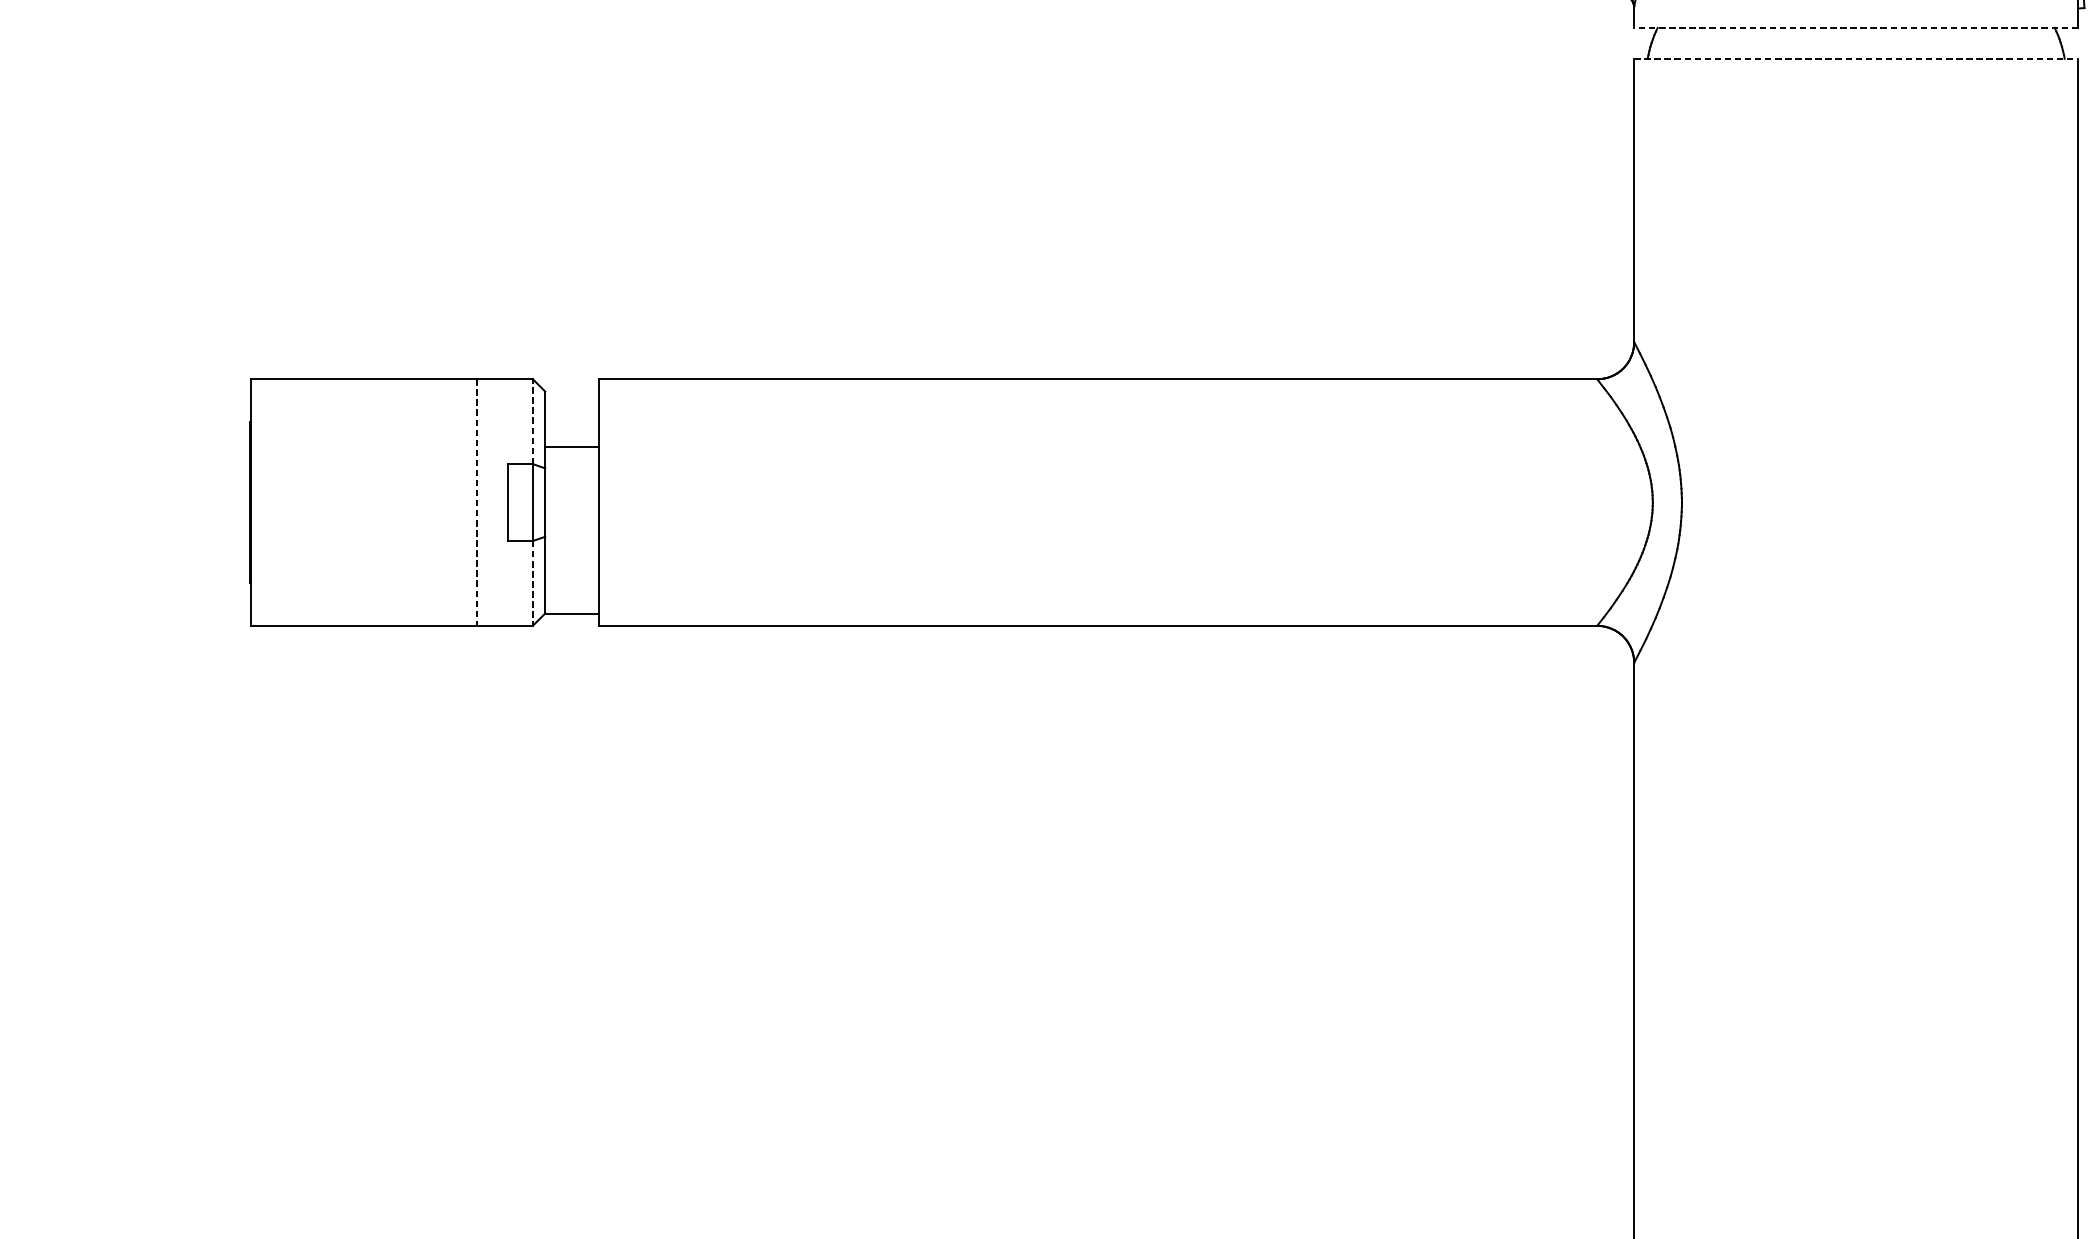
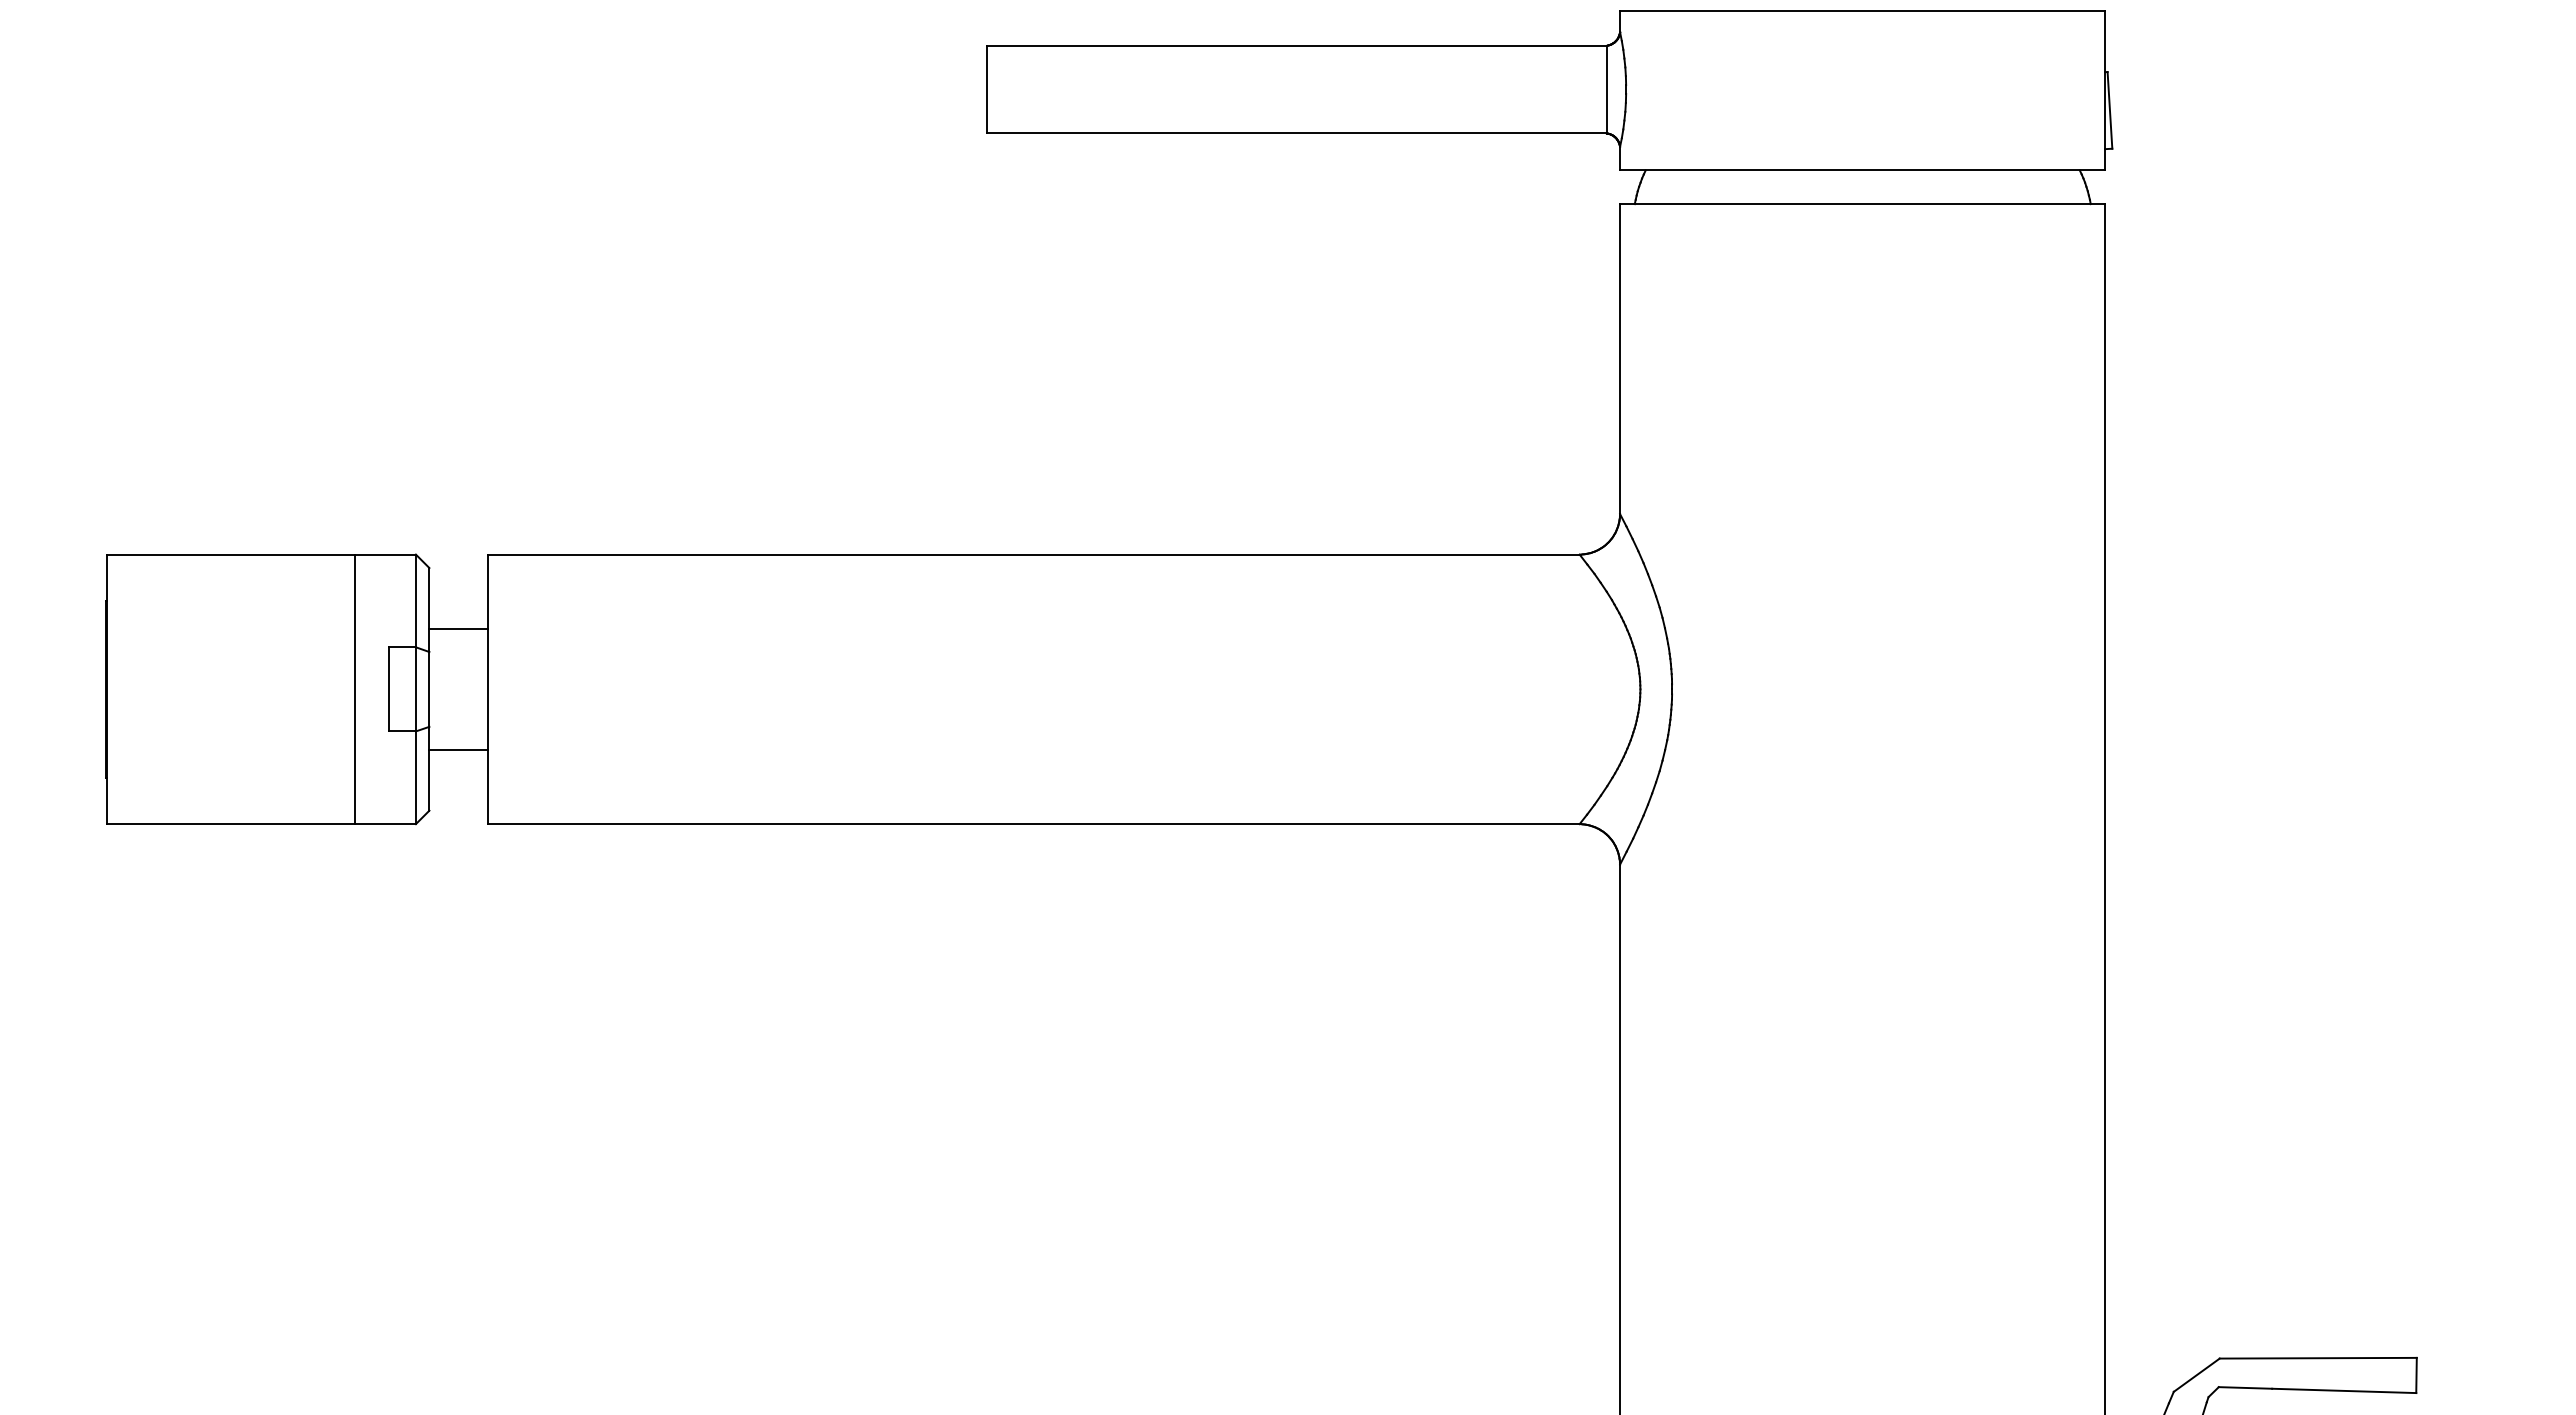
line: (1855, 28) -> (1862, 170), dashed -> solid
line: (1855, 59) -> (1862, 204), dashed -> solid
line: (532, 421) -> (415, 600), dashed -> solid
line: (477, 502) -> (355, 689), dashed -> solid
line: (532, 584) -> (415, 778), dashed -> solid
line: (571, 614) -> (458, 749), moved

